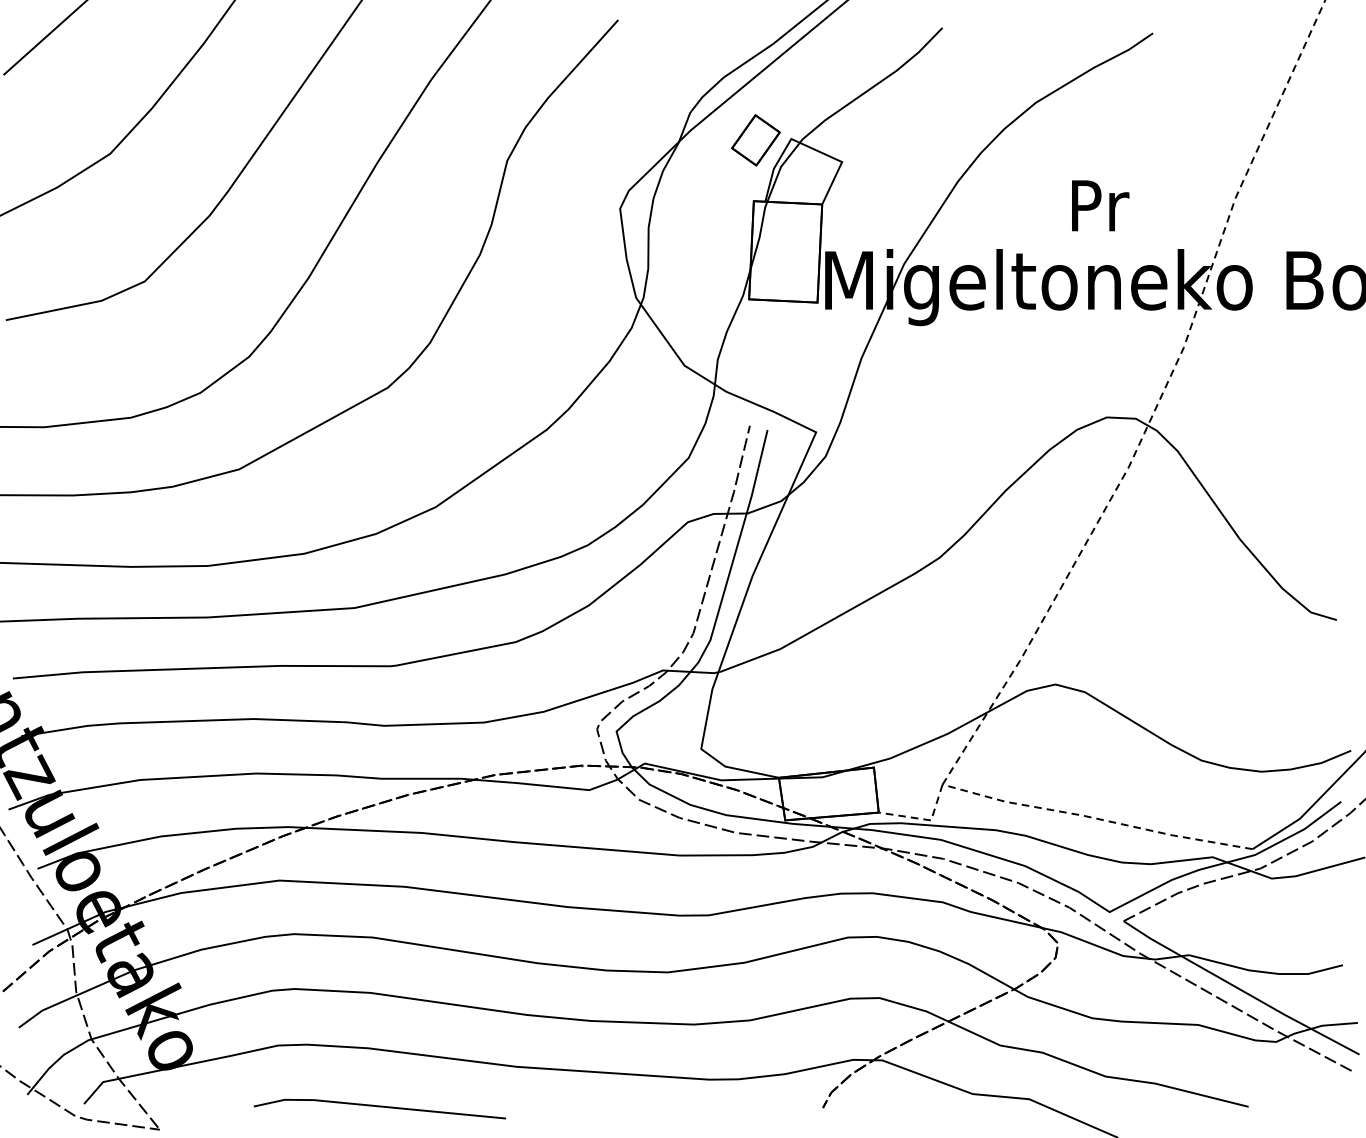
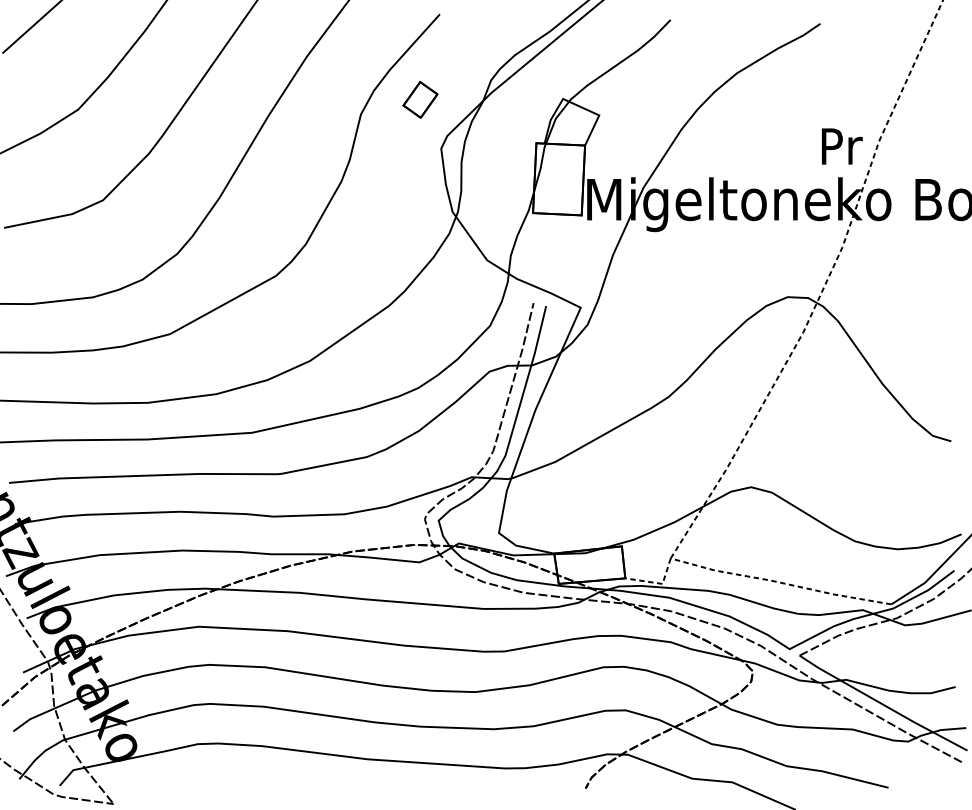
part: (755, 140) -> (420, 100), moved
text: (1100, 205) -> (842, 146), moved
line: (379, 1107) -> (269, 788), removed

